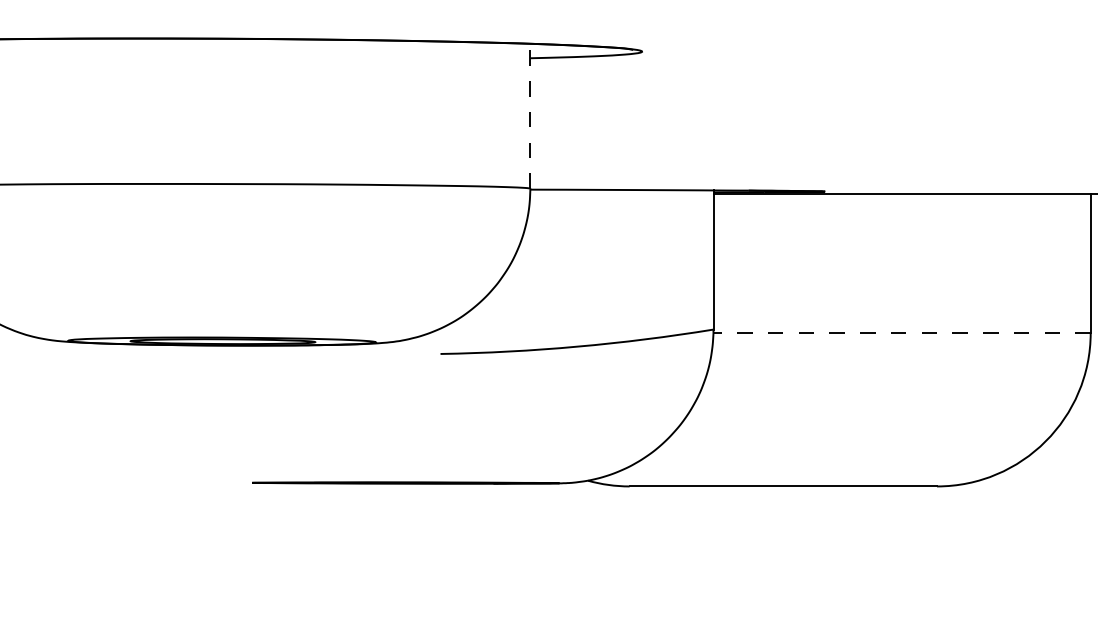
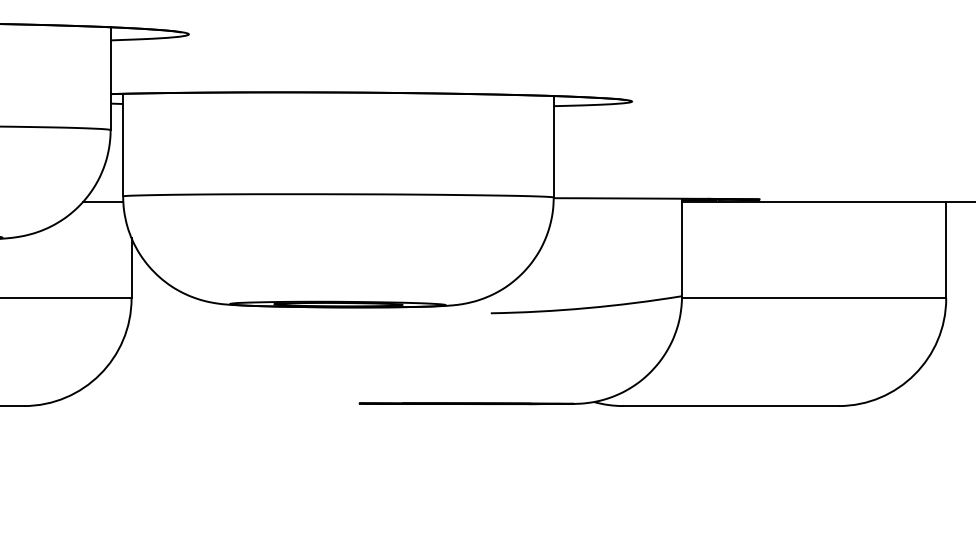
line: (529, 115) -> (553, 146), dashed -> solid
line: (901, 332) -> (813, 298), dashed -> solid

